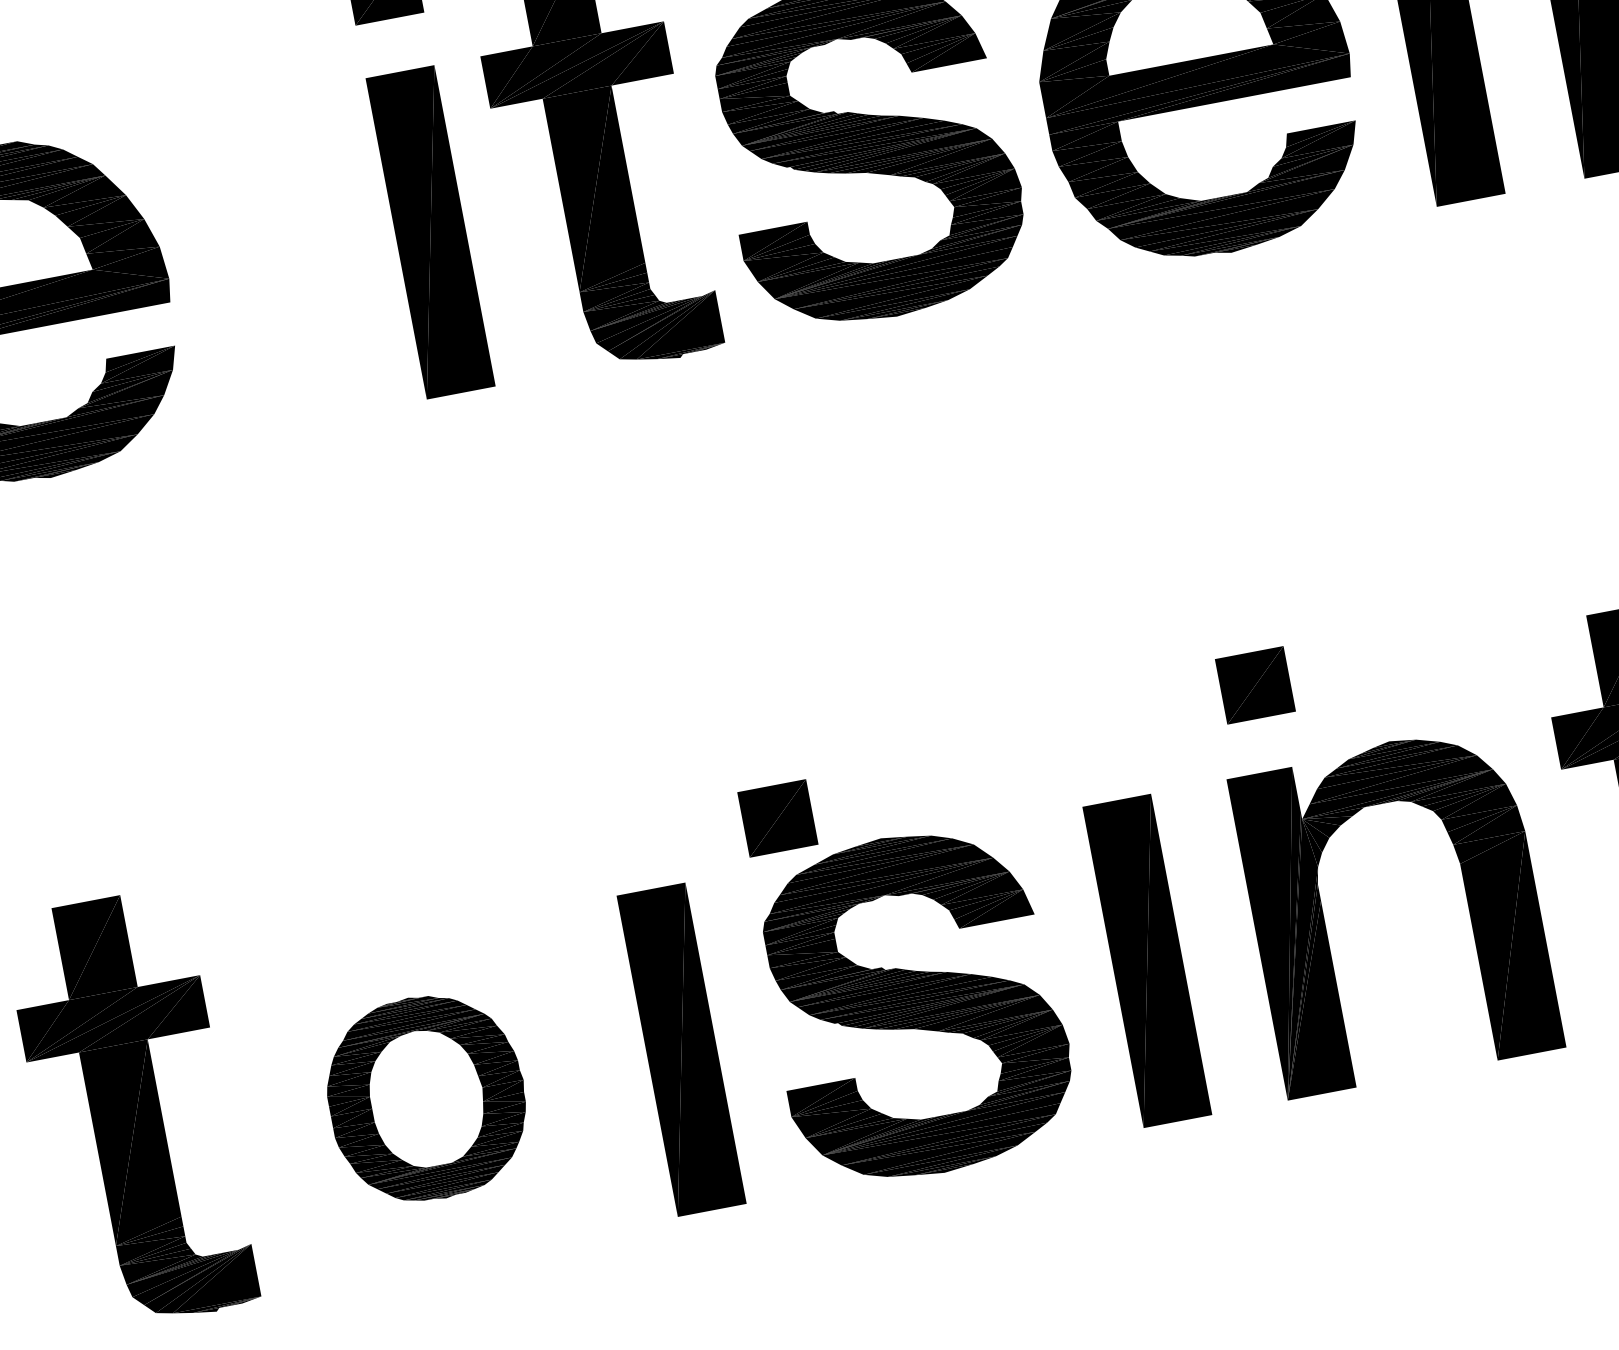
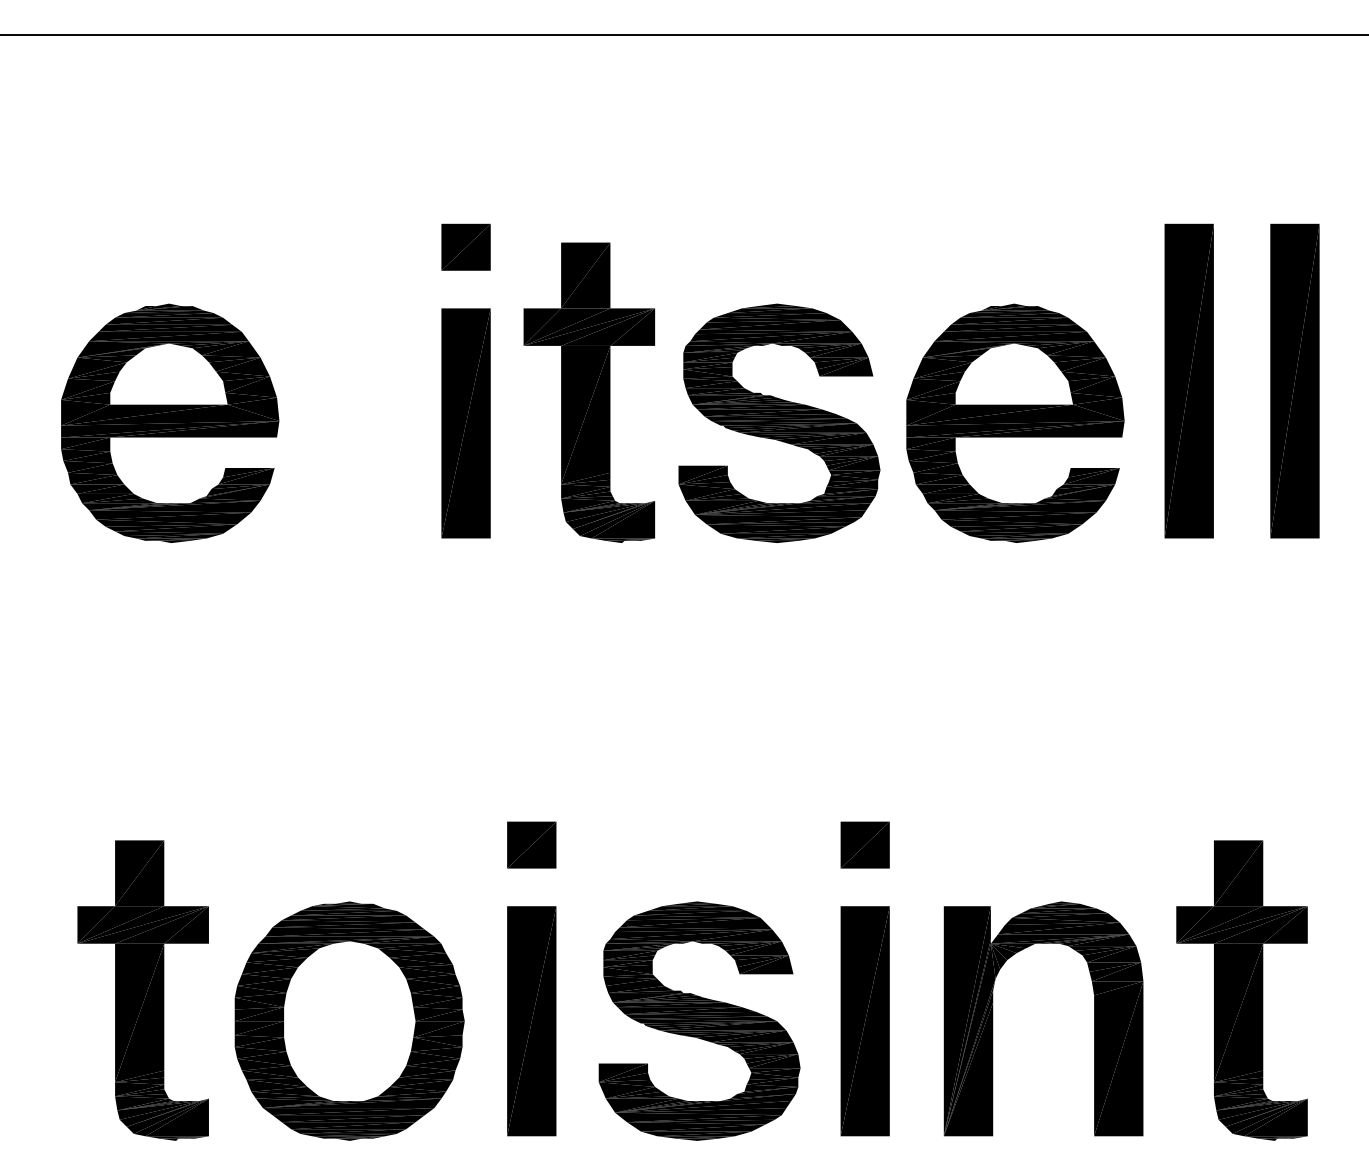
part: (1254, 684) -> (864, 844), moved
part: (777, 817) -> (531, 844), moved
part: (426, 1097) -> (349, 1020), size x1.67

